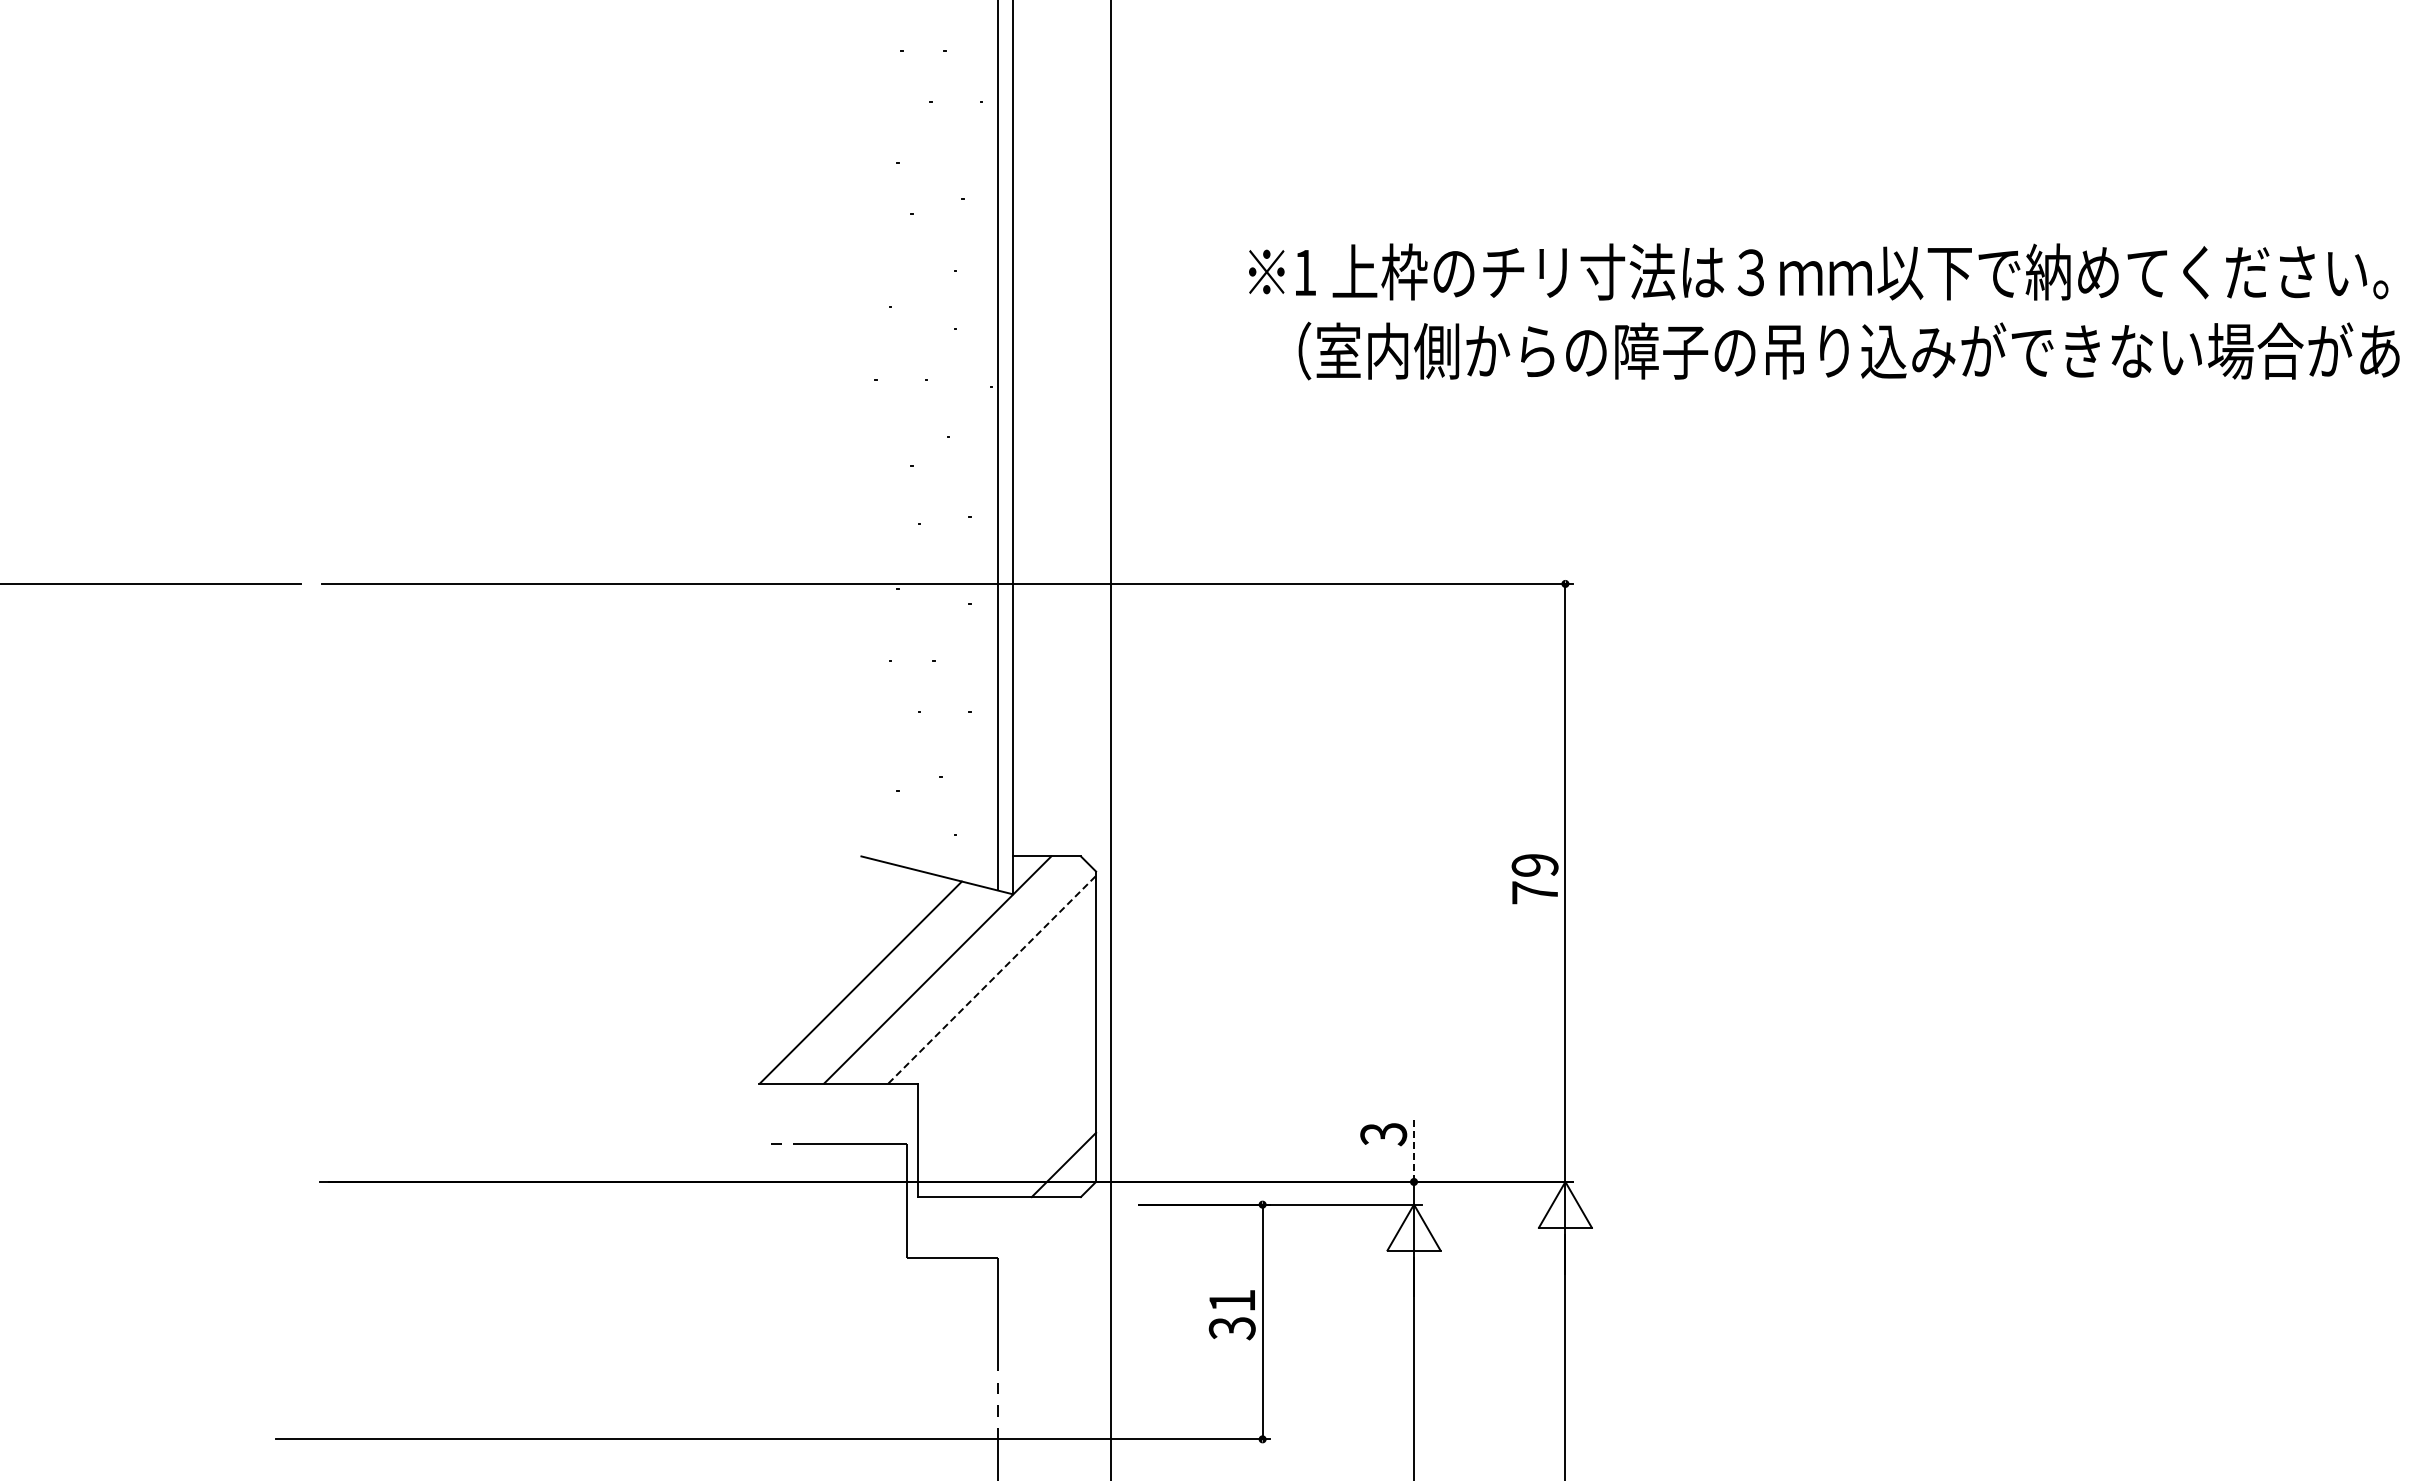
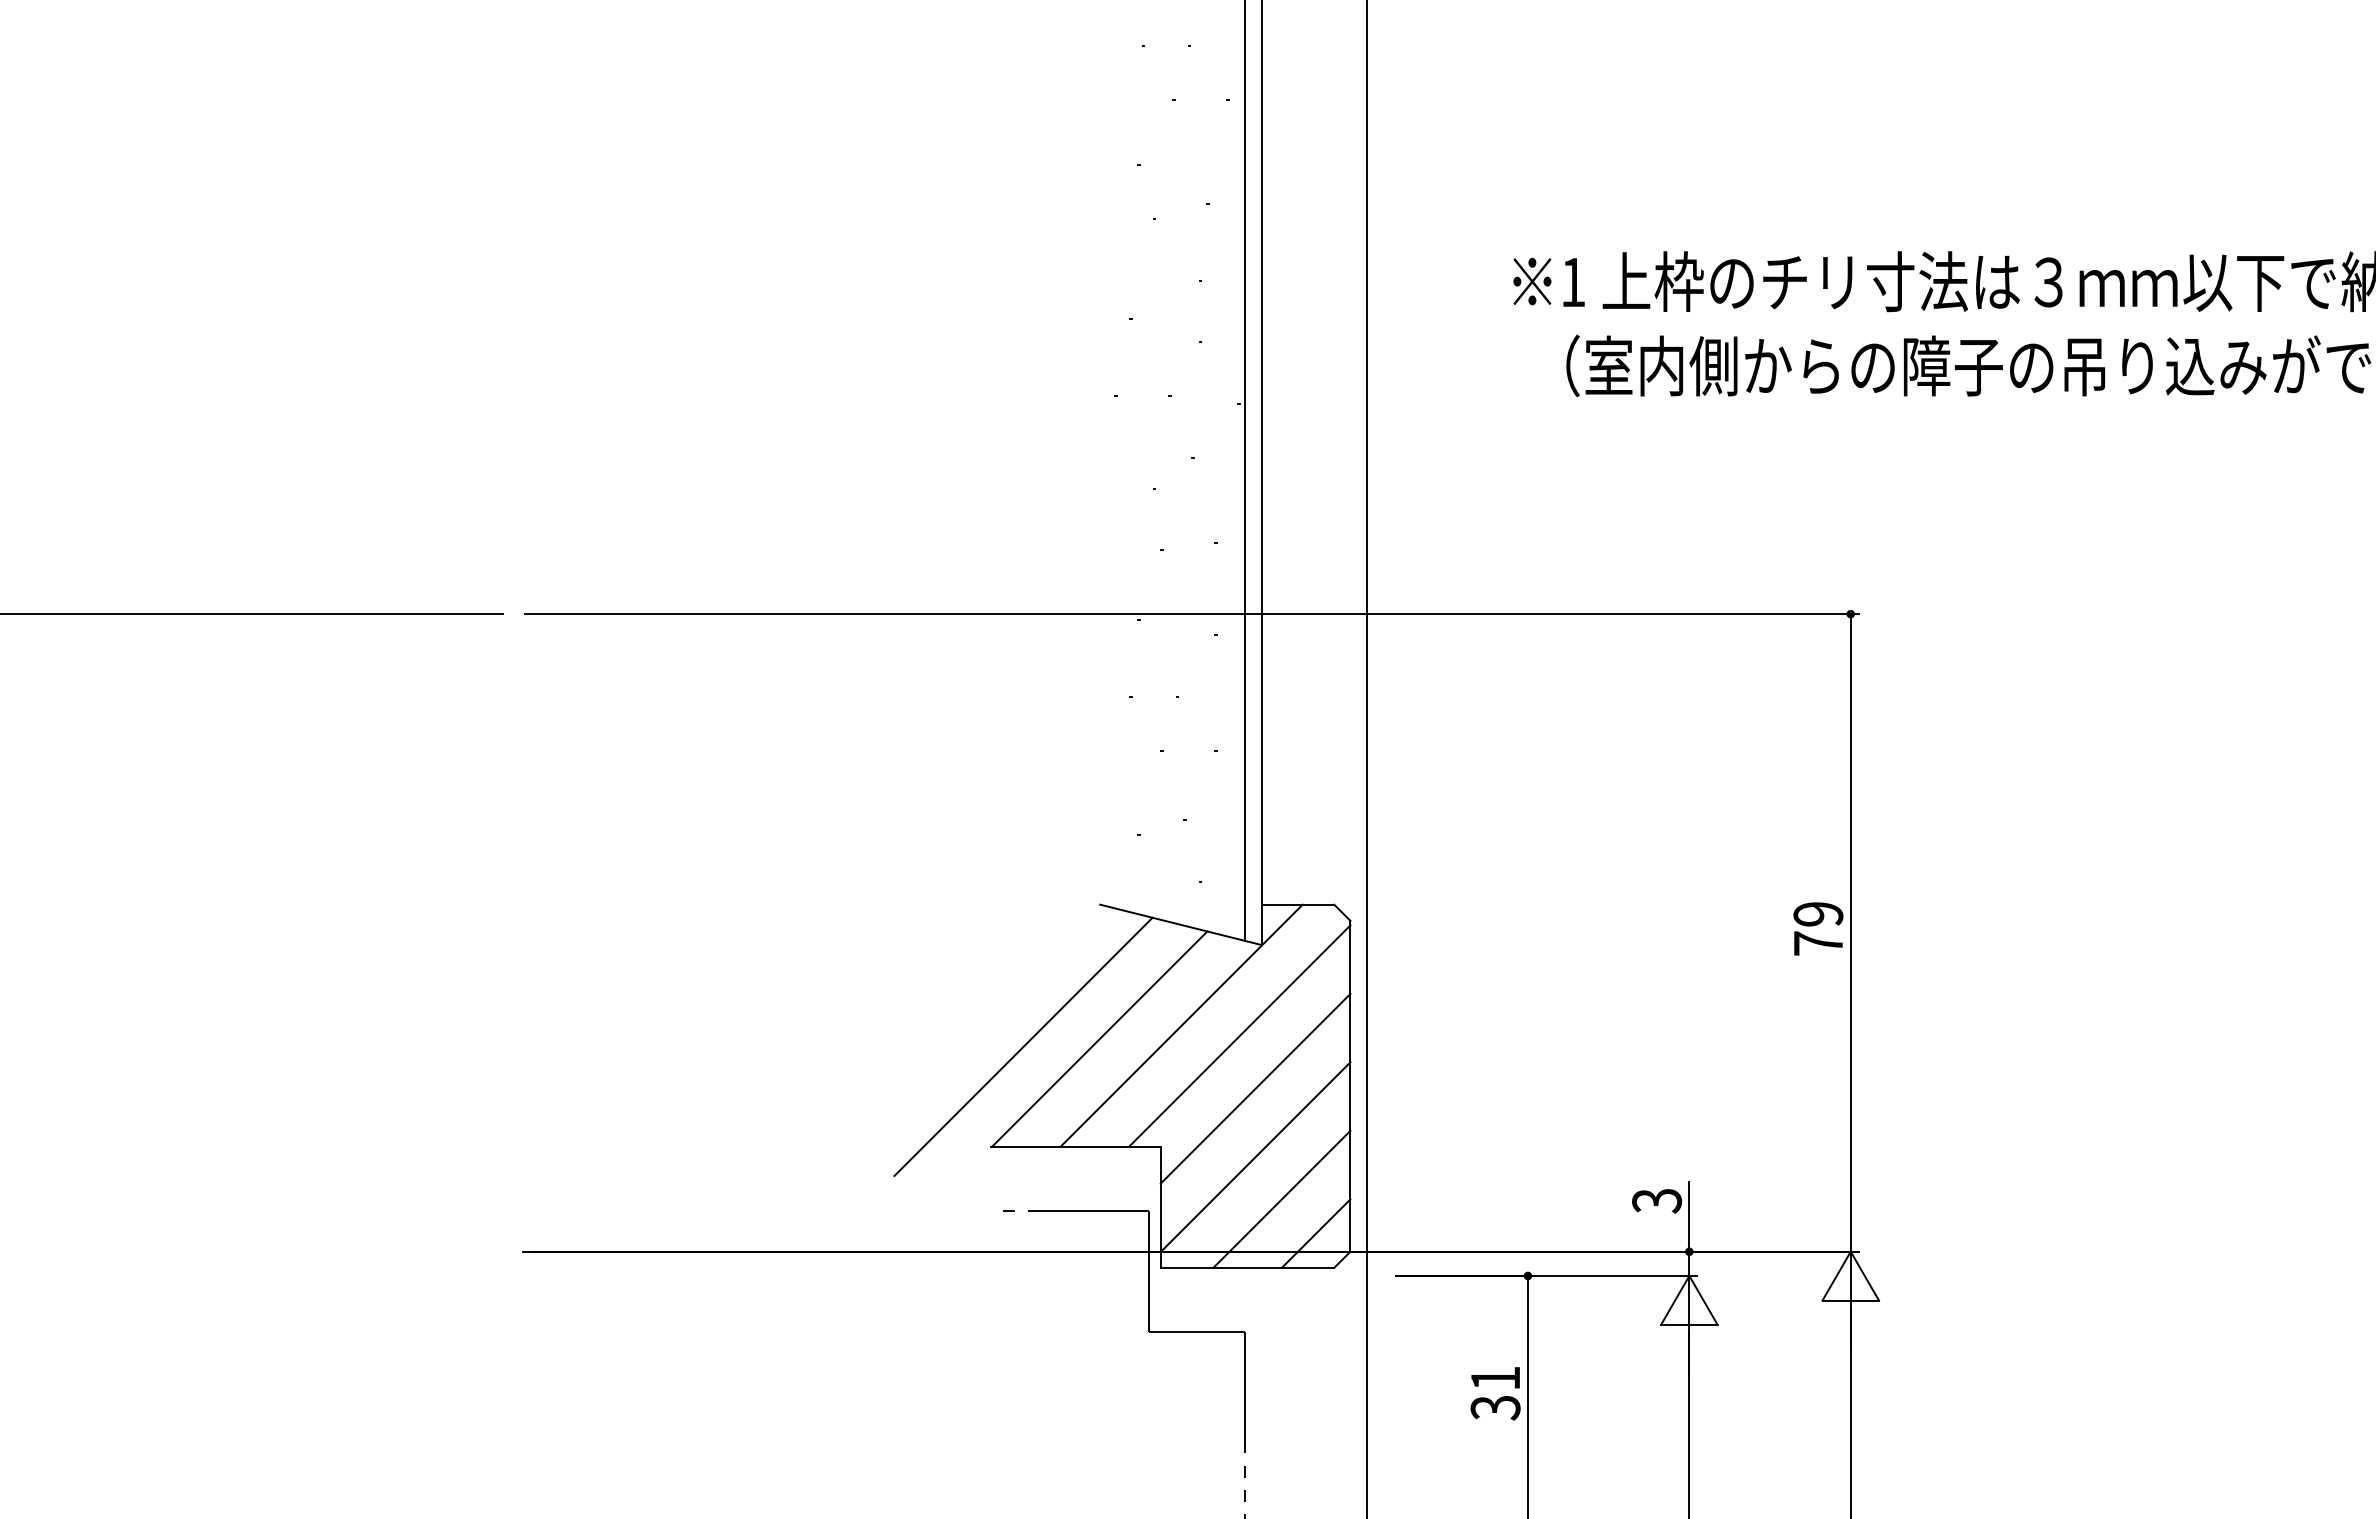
line: (992, 979) -> (1239, 1035), dashed -> solid
line: (789, 989) -> (1023, 1046), added
line: (1007, 1029) -> (1255, 1089), added
line: (1007, 1093) -> (1255, 1157), added
line: (1031, 1132) -> (1281, 1199), added
line: (1414, 1149) -> (1689, 1217), dashed -> solid

